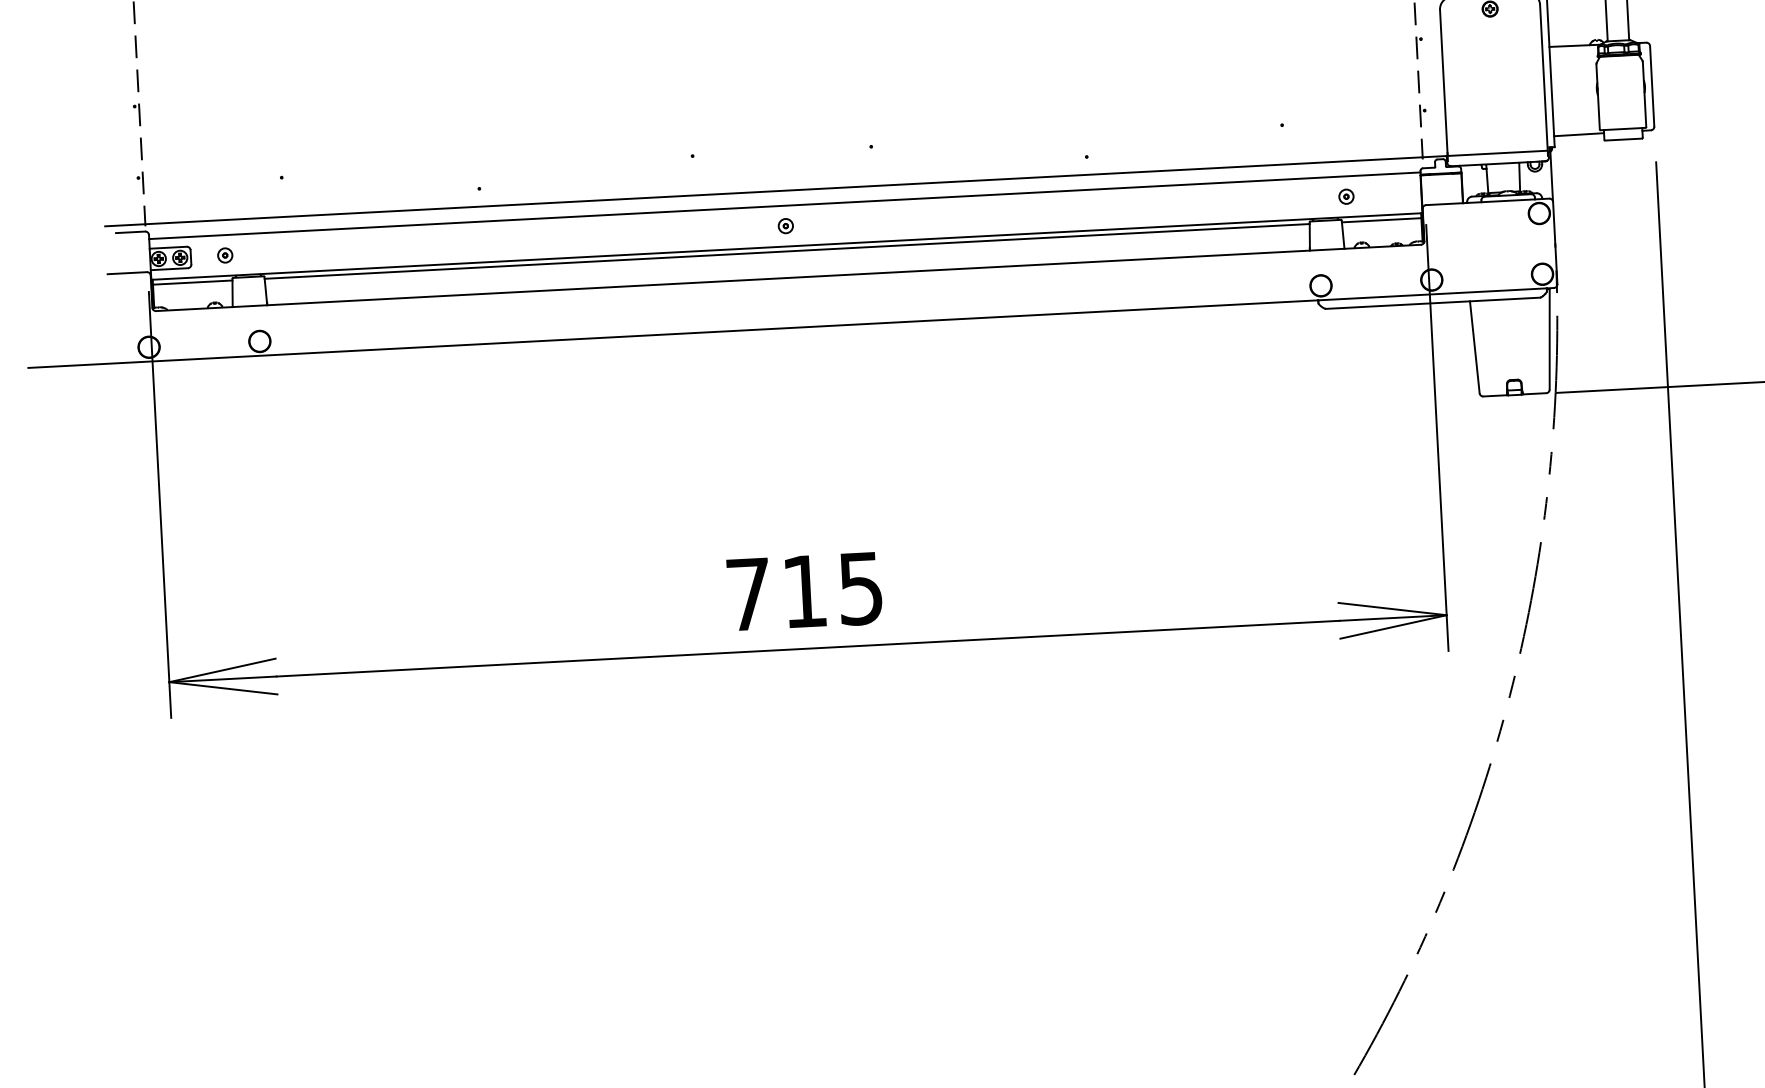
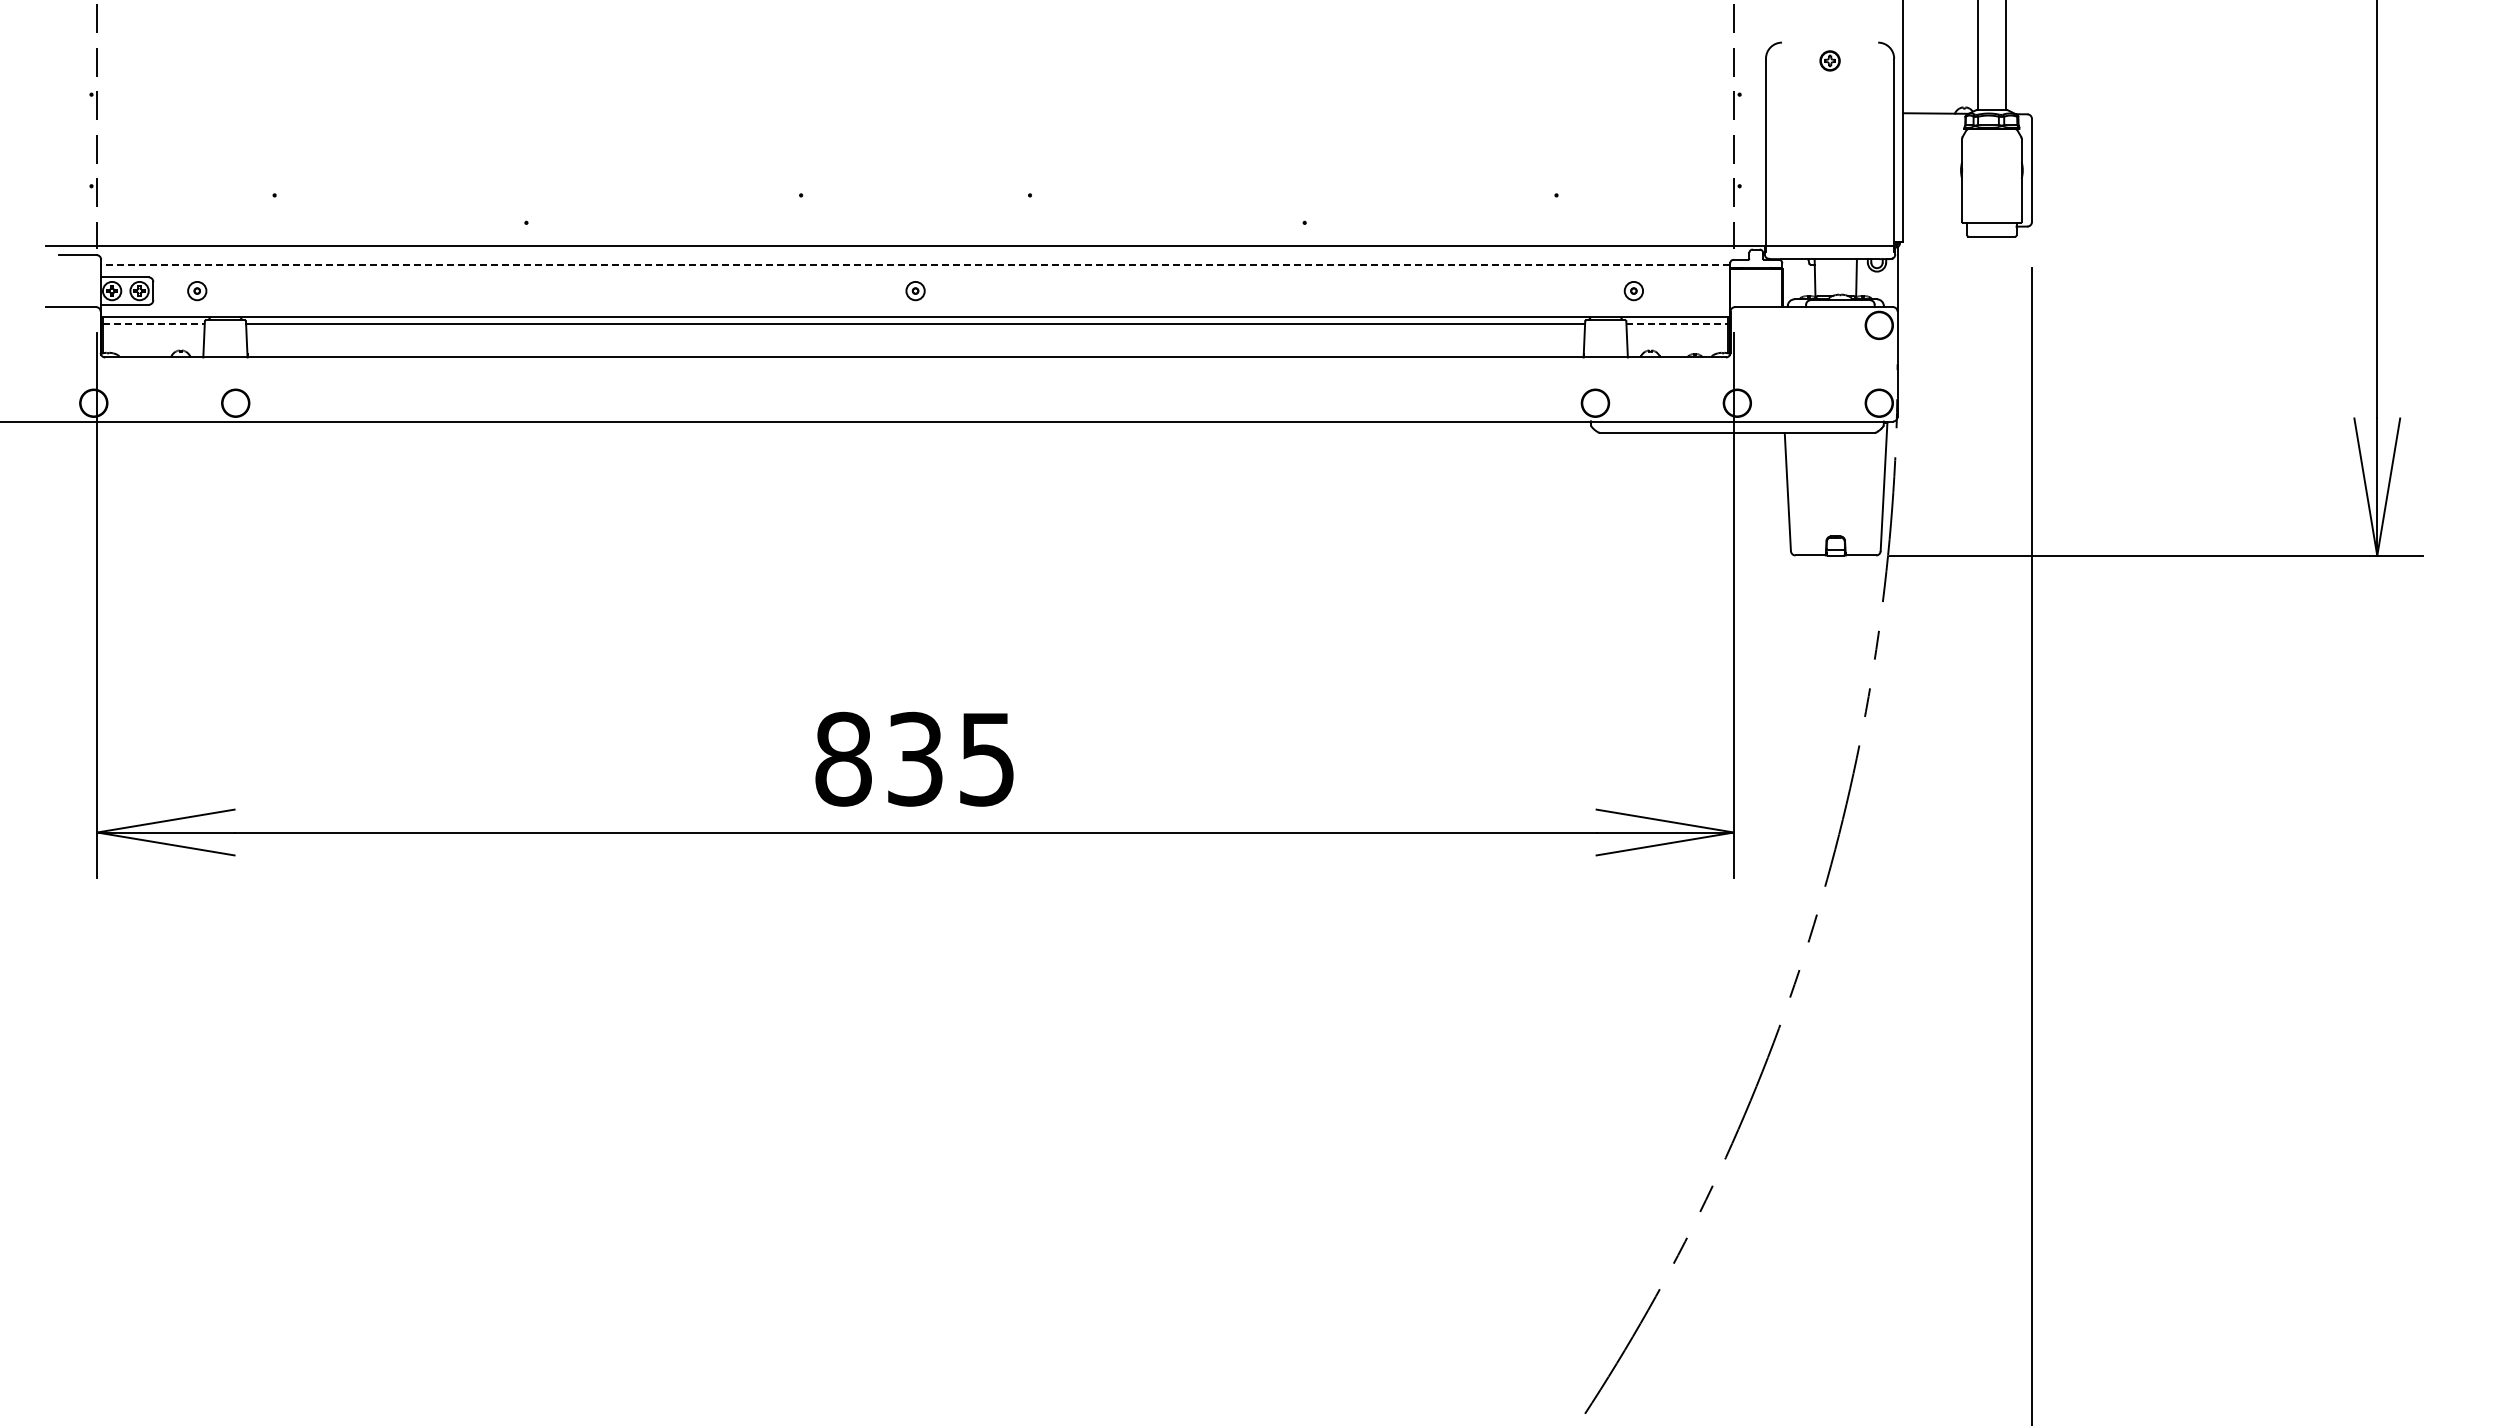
line: (1579, 134) -> (1935, 227), removed
line: (784, 206) -> (915, 265), solid -> dashed
line: (1381, 220) -> (1677, 323), solid -> dashed
line: (192, 282) -> (153, 323), solid -> dashed
text: (776, 592) -> (878, 758), 715 -> 835

